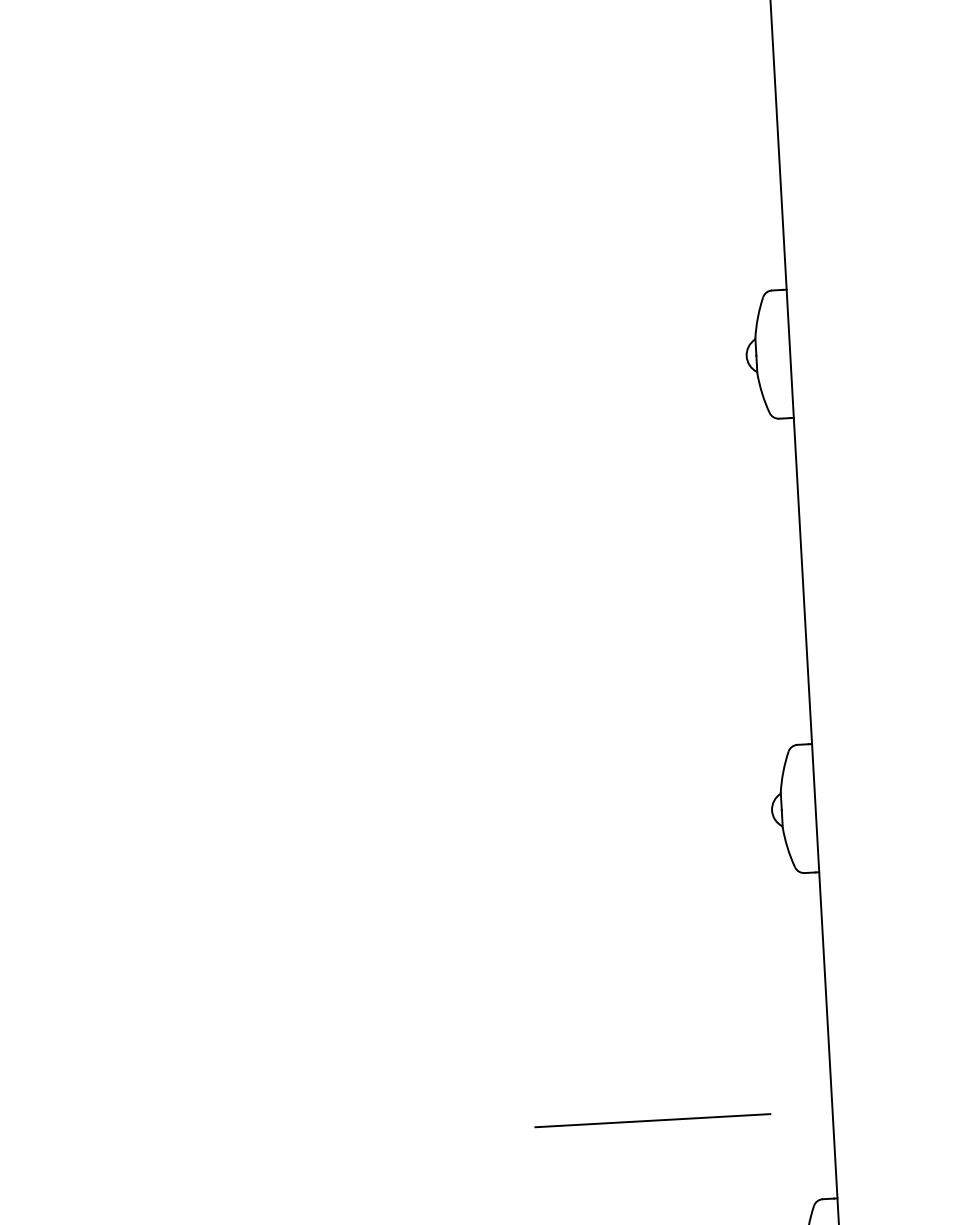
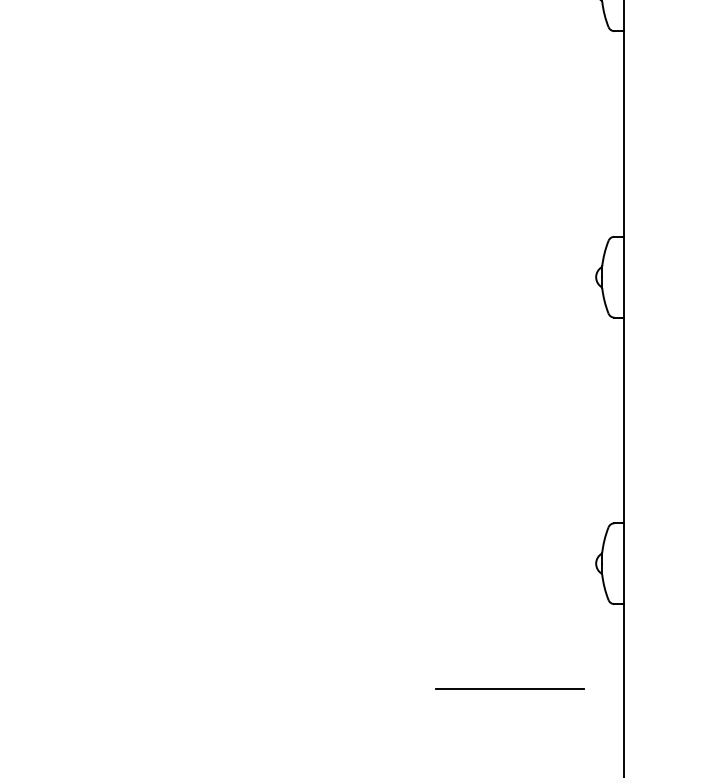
line: (651, 1119) -> (509, 688), moved

